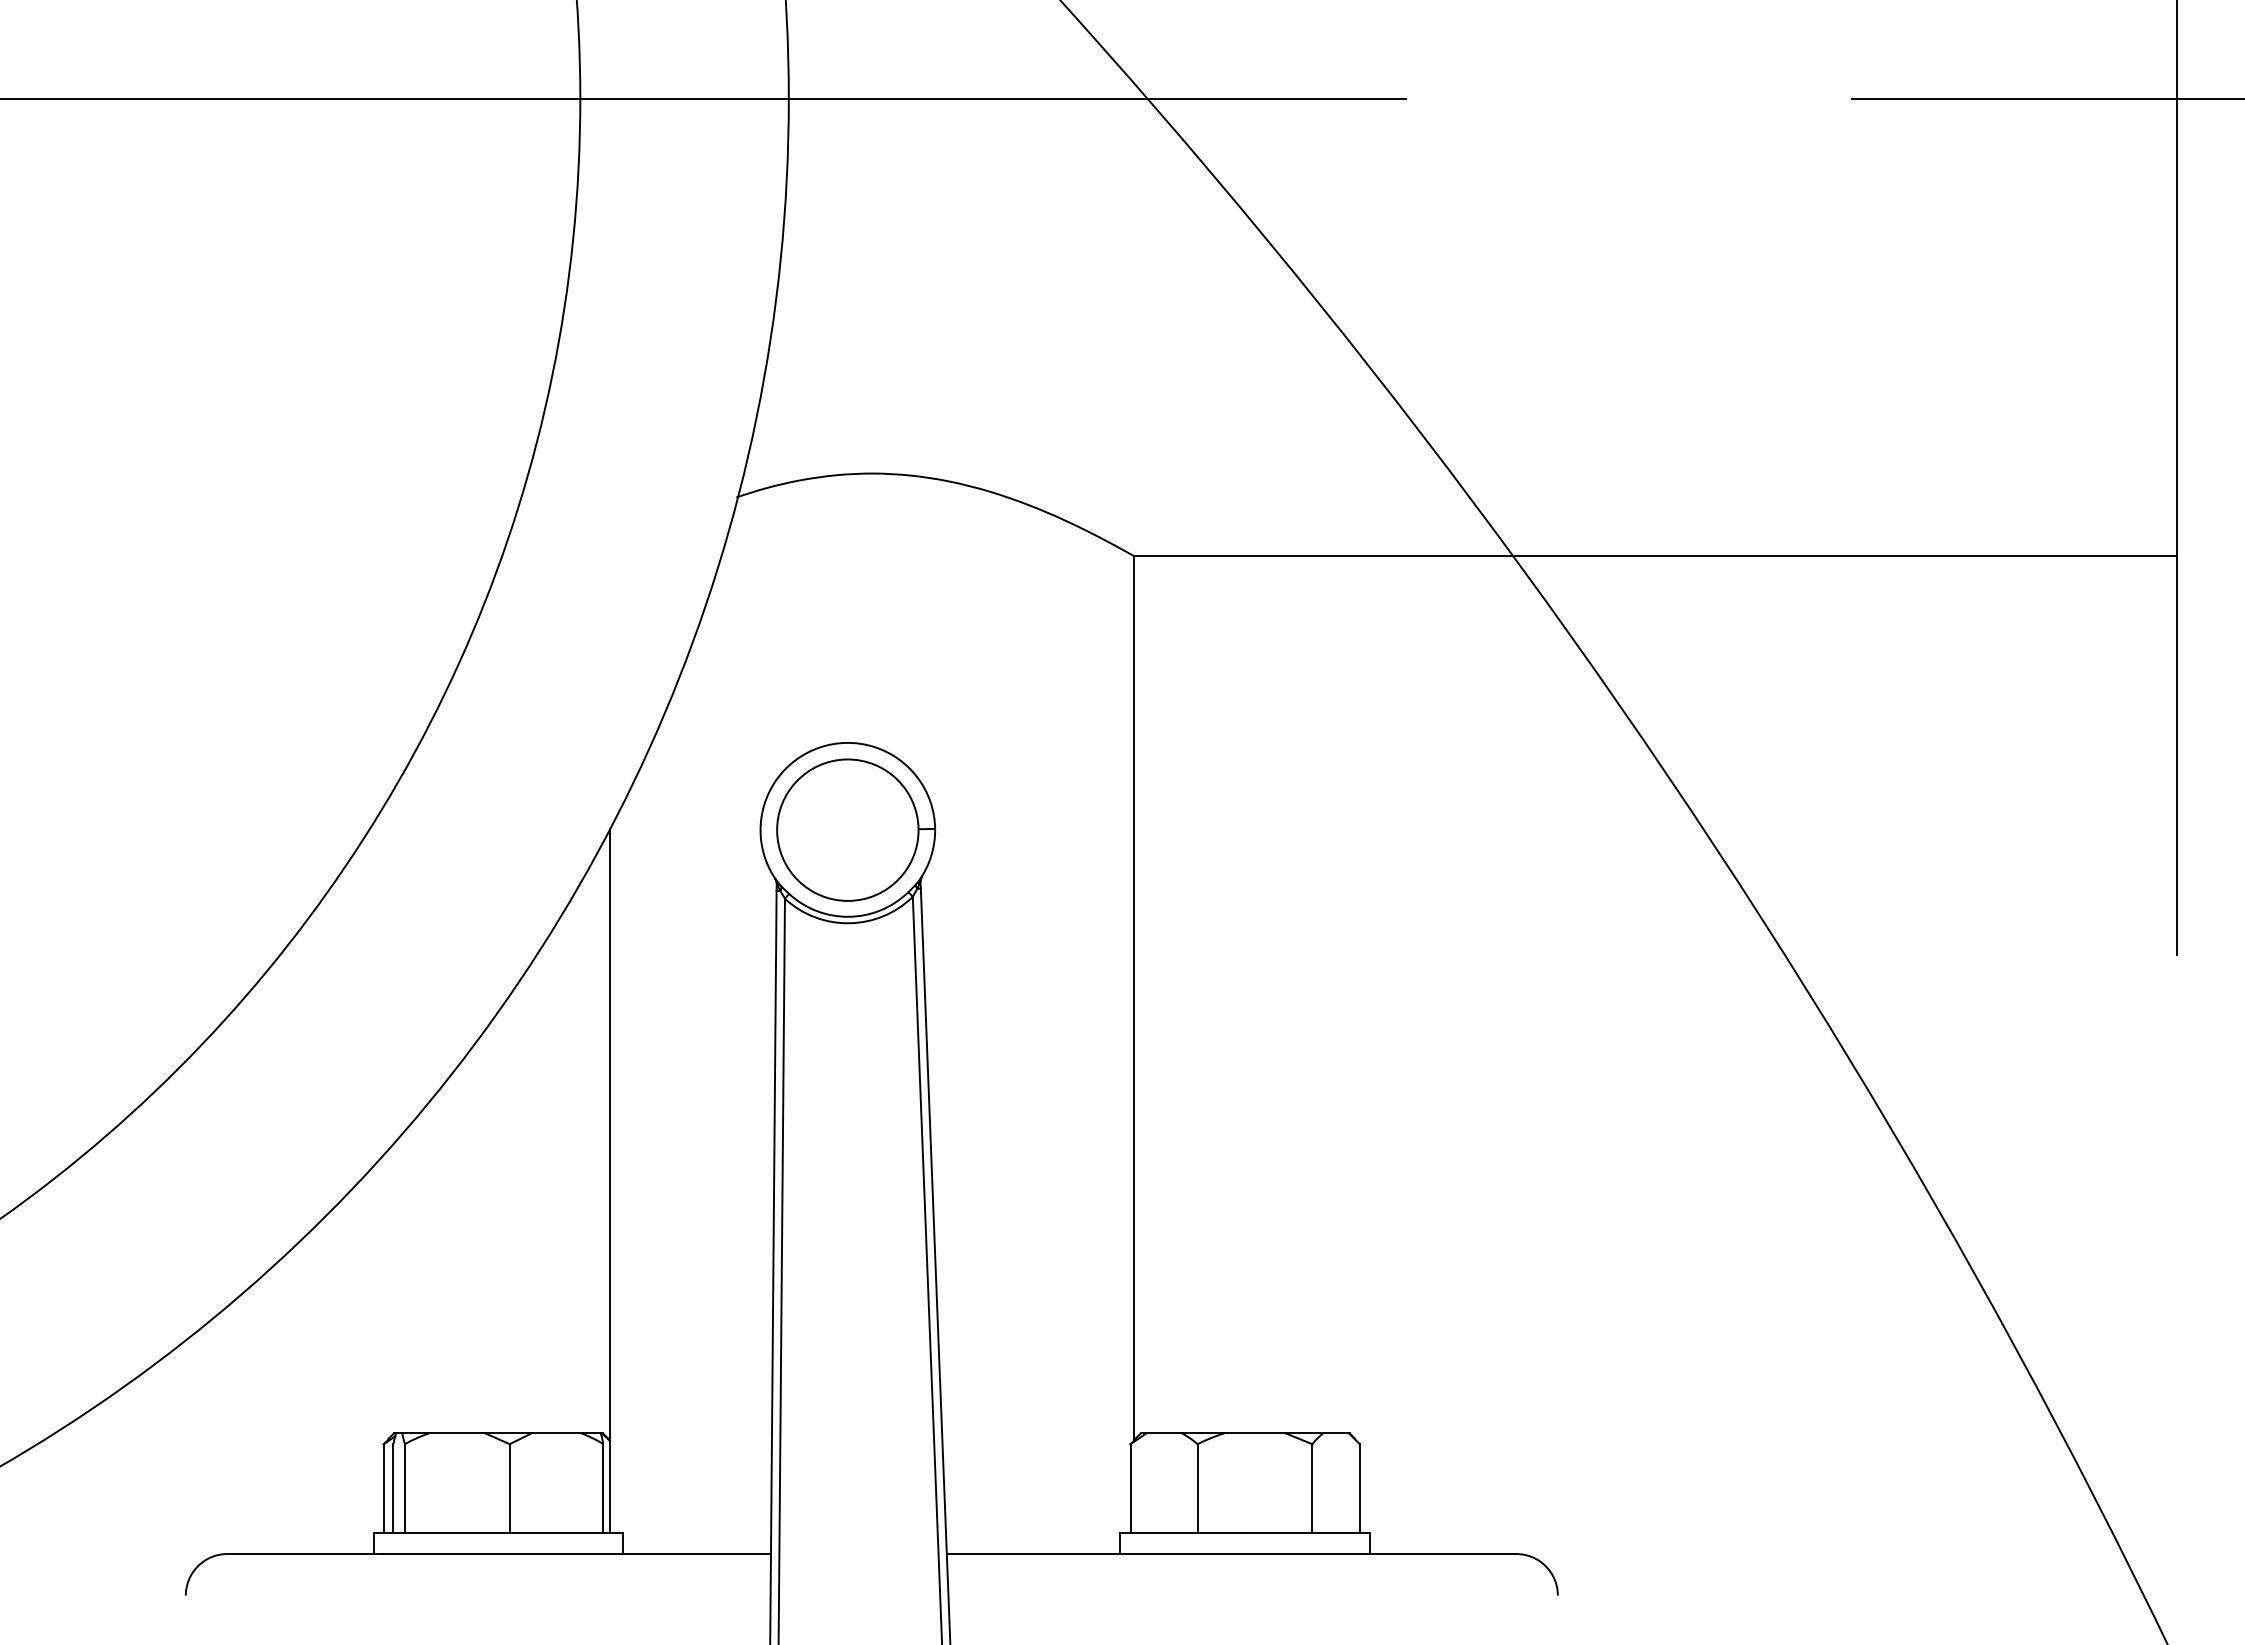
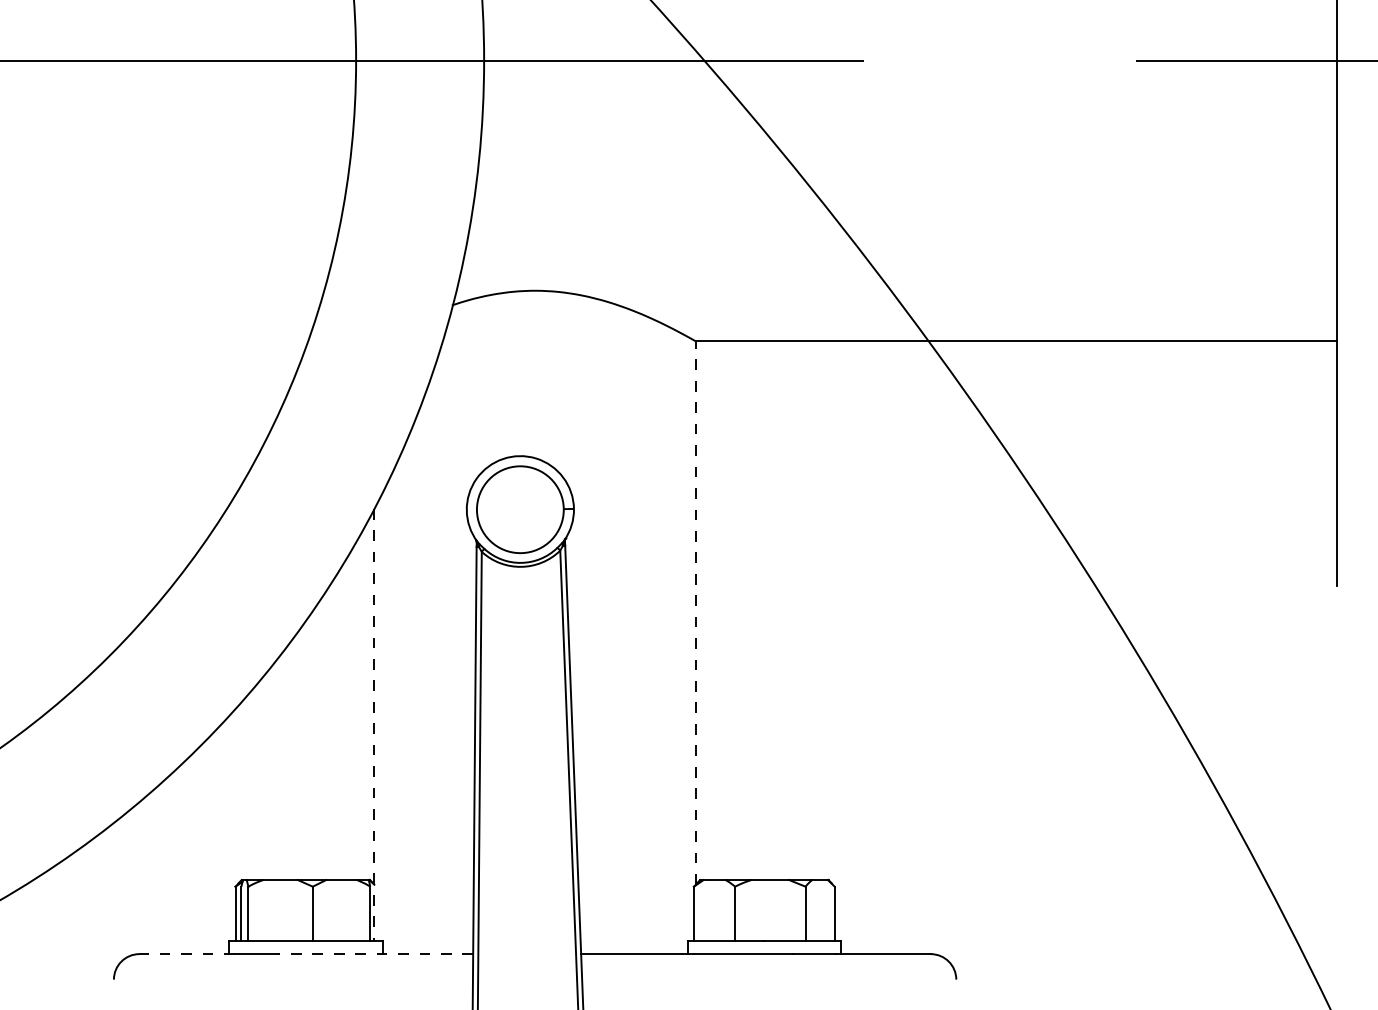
line: (1133, 999) -> (695, 613), solid -> dashed
line: (610, 1181) -> (374, 725), solid -> dashed
line: (305, 1554) -> (187, 954), solid -> dashed
line: (611, 1554) -> (375, 954), solid -> dashed

